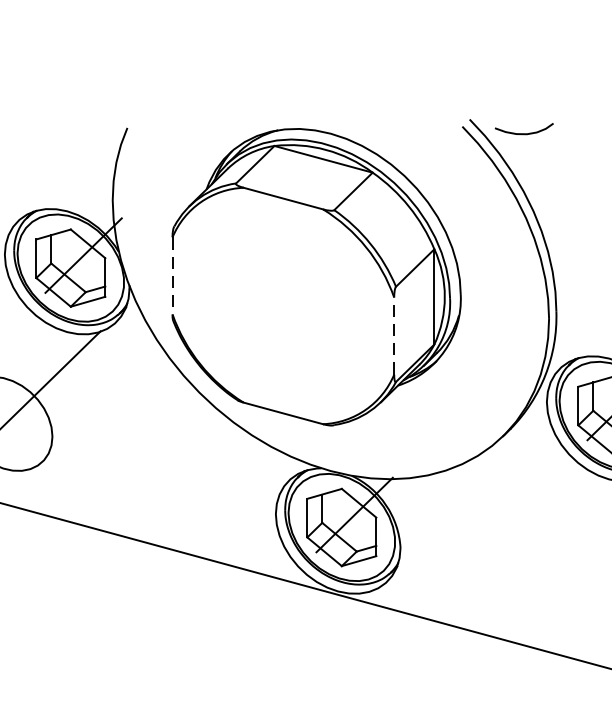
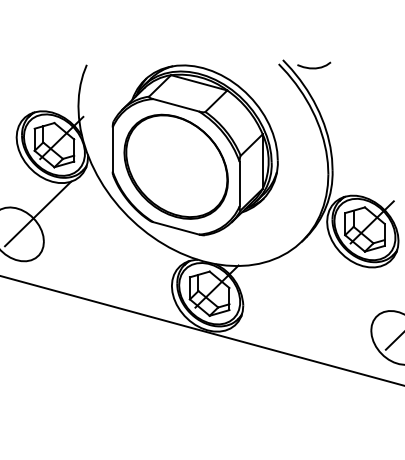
line: (172, 277) -> (112, 150), dashed -> solid
part: (282, 305) -> (175, 166), added
line: (393, 335) -> (239, 183), dashed -> solid

